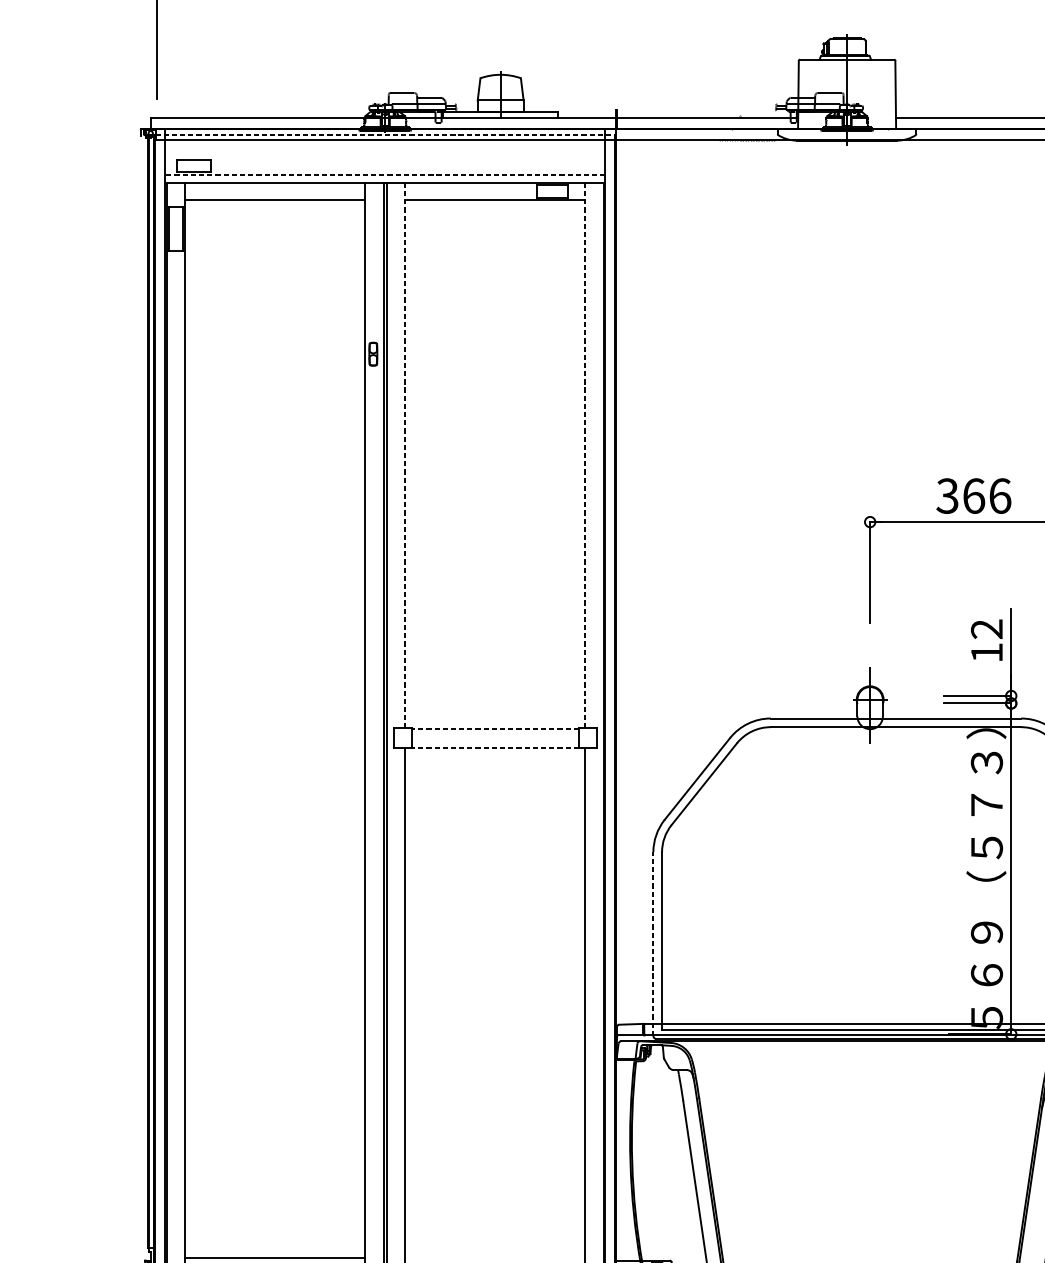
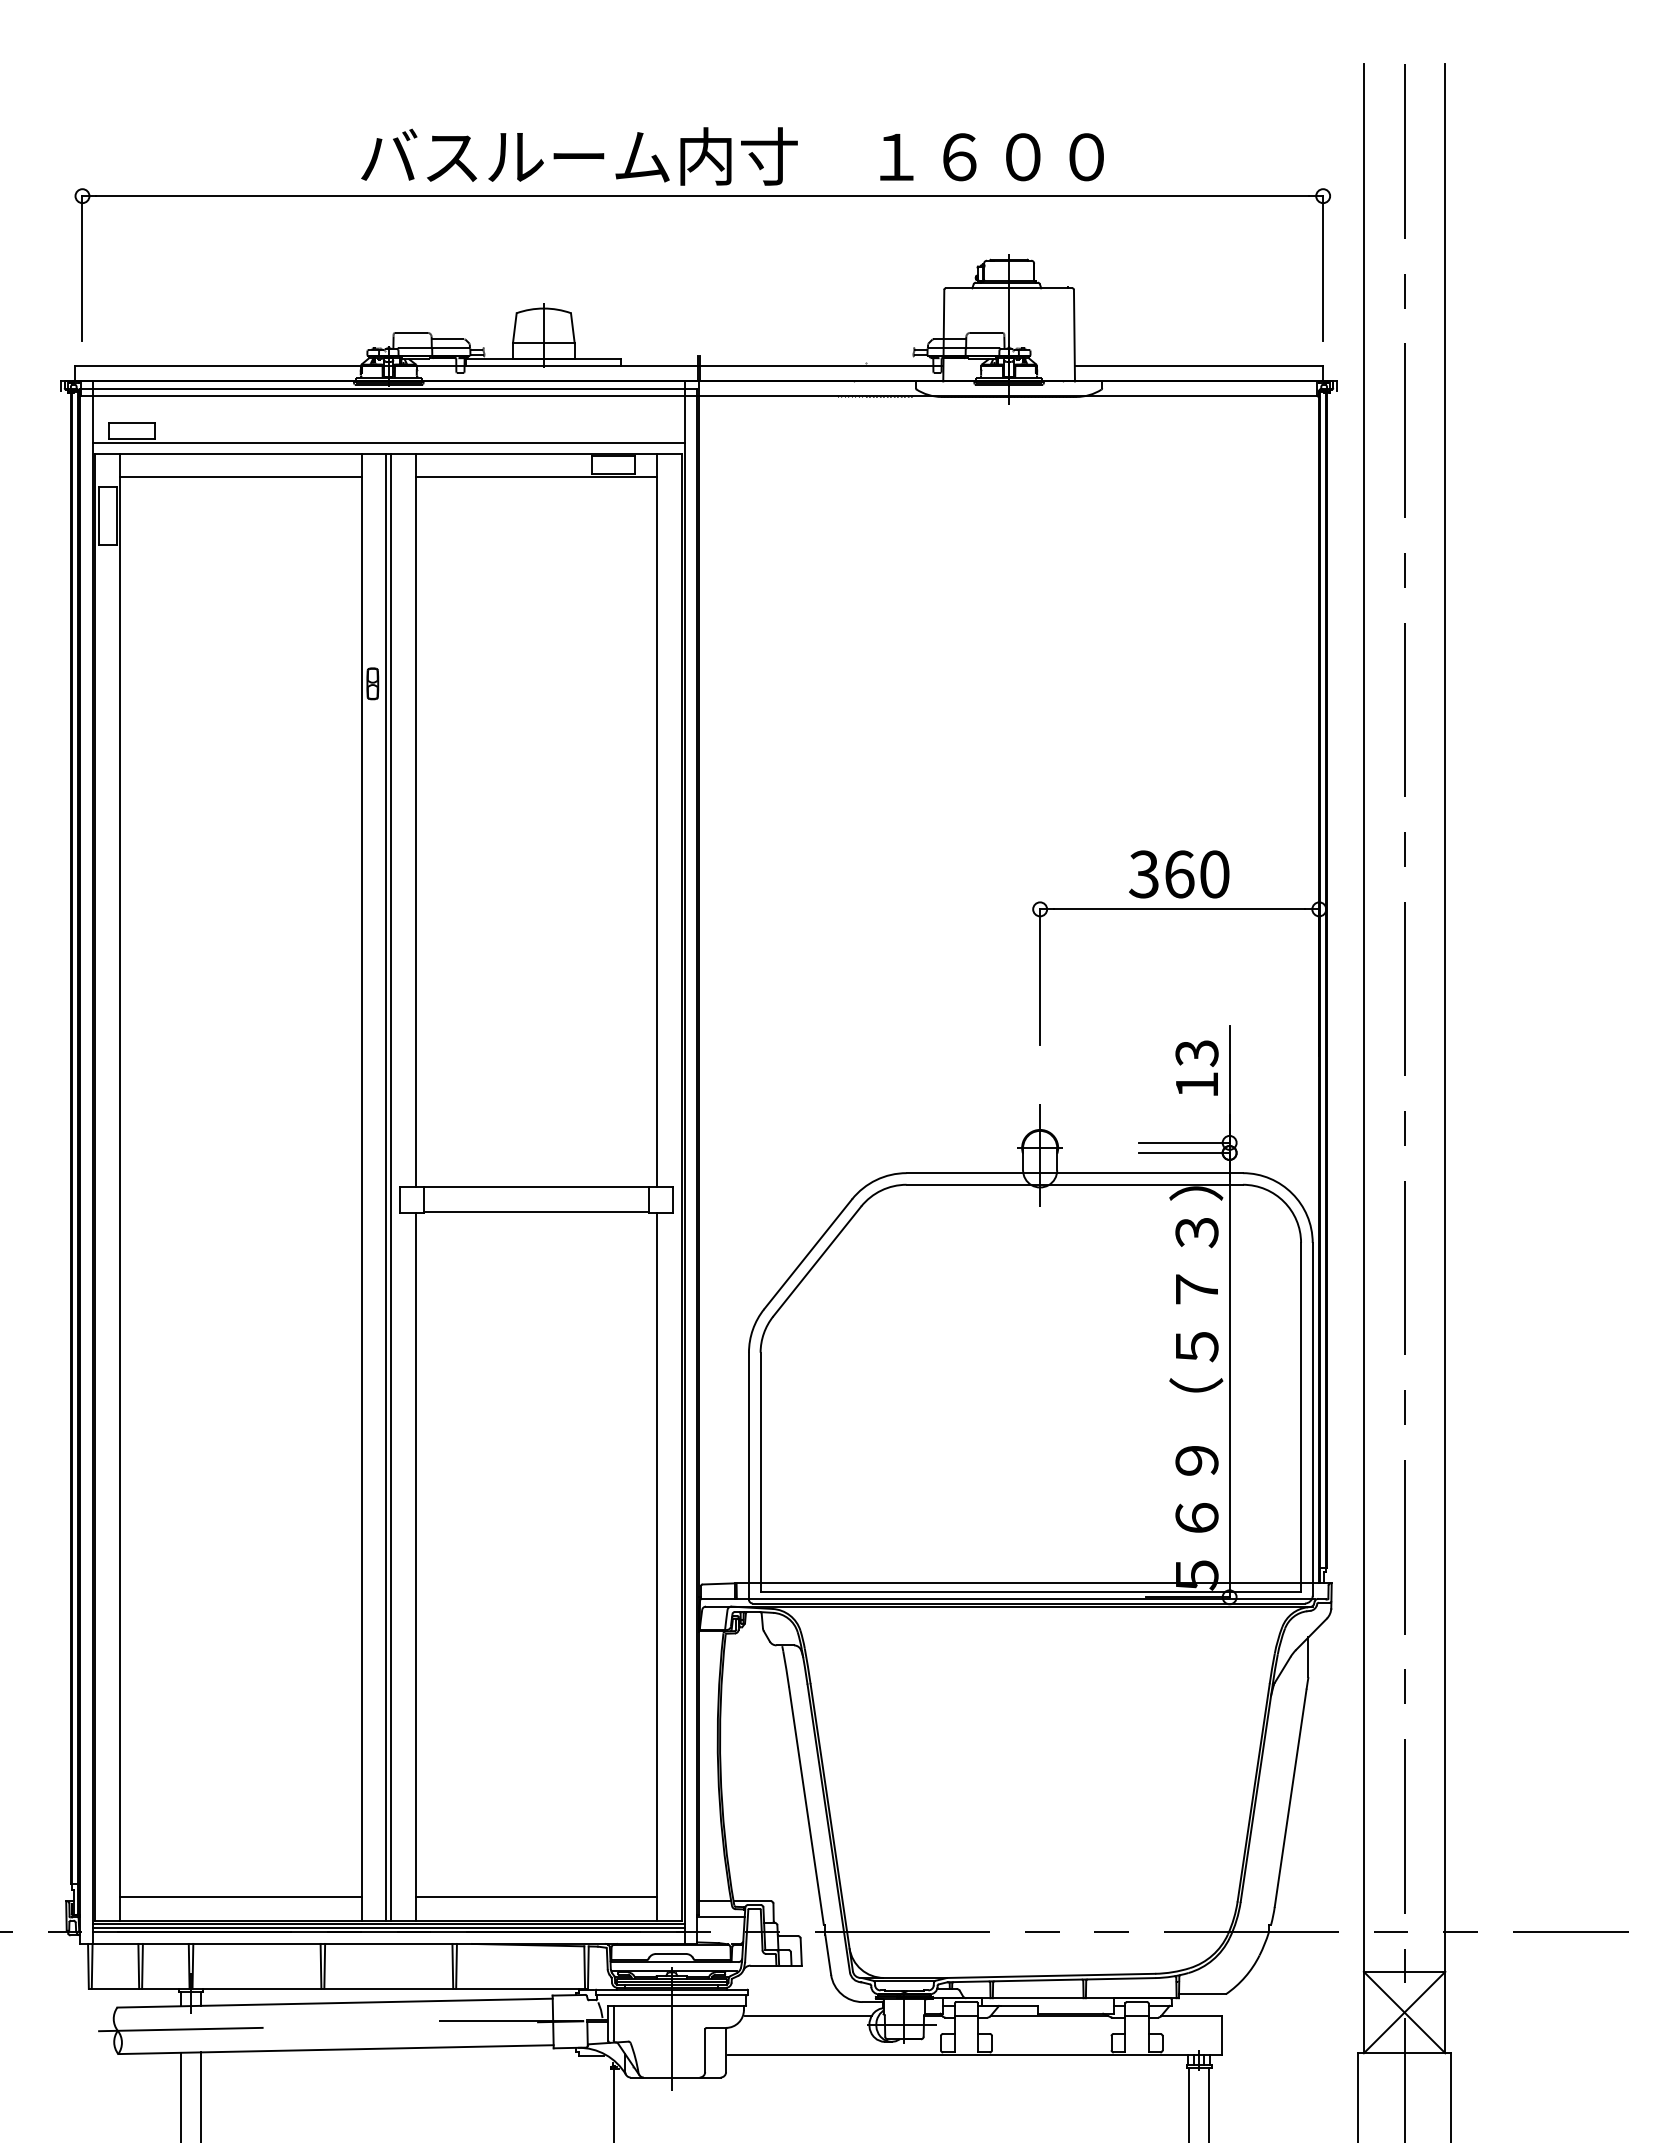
line: (385, 135) -> (388, 389), dashed -> solid
line: (385, 175) -> (388, 443), dashed -> solid
line: (405, 455) -> (415, 820), dashed -> solid
line: (585, 455) -> (657, 820), dashed -> solid
text: (999, 496) -> (1214, 874), 366 -> 360
text: (986, 629) -> (1196, 1053), 12 -> 13
line: (495, 728) -> (536, 1186), dashed -> solid
line: (495, 747) -> (536, 1212), dashed -> solid
line: (653, 943) -> (748, 1475), dashed -> solid
line: (495, 1257) -> (536, 1897), added

